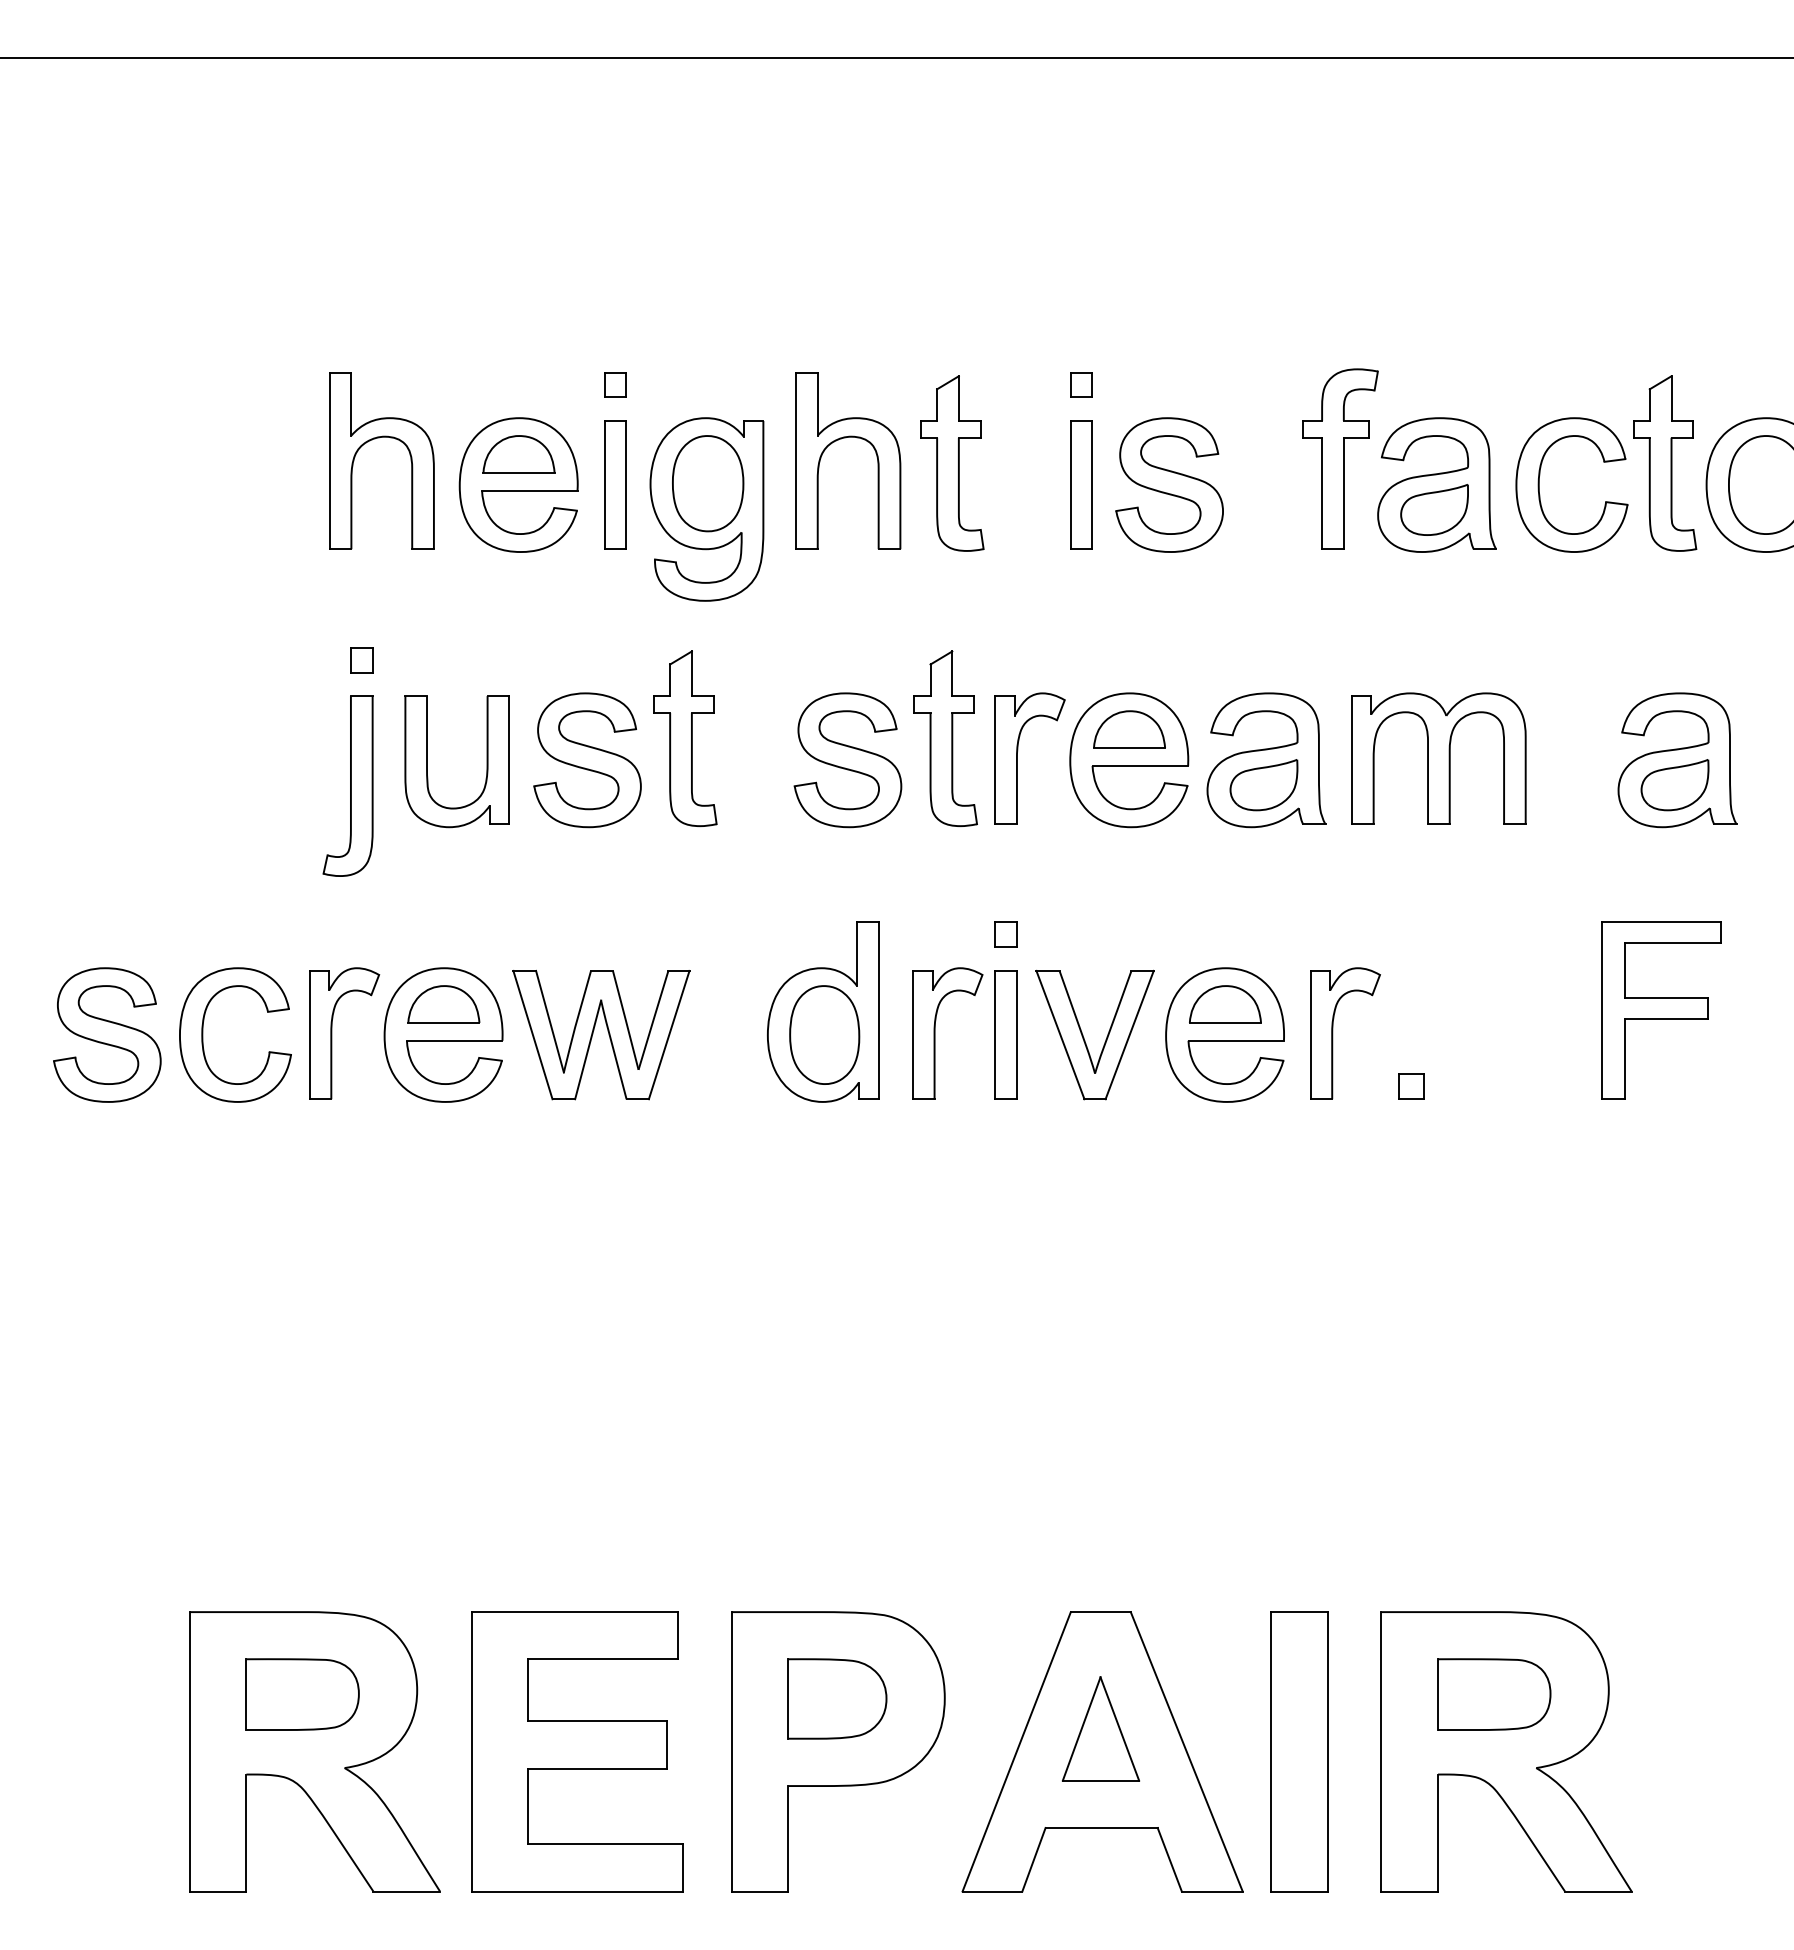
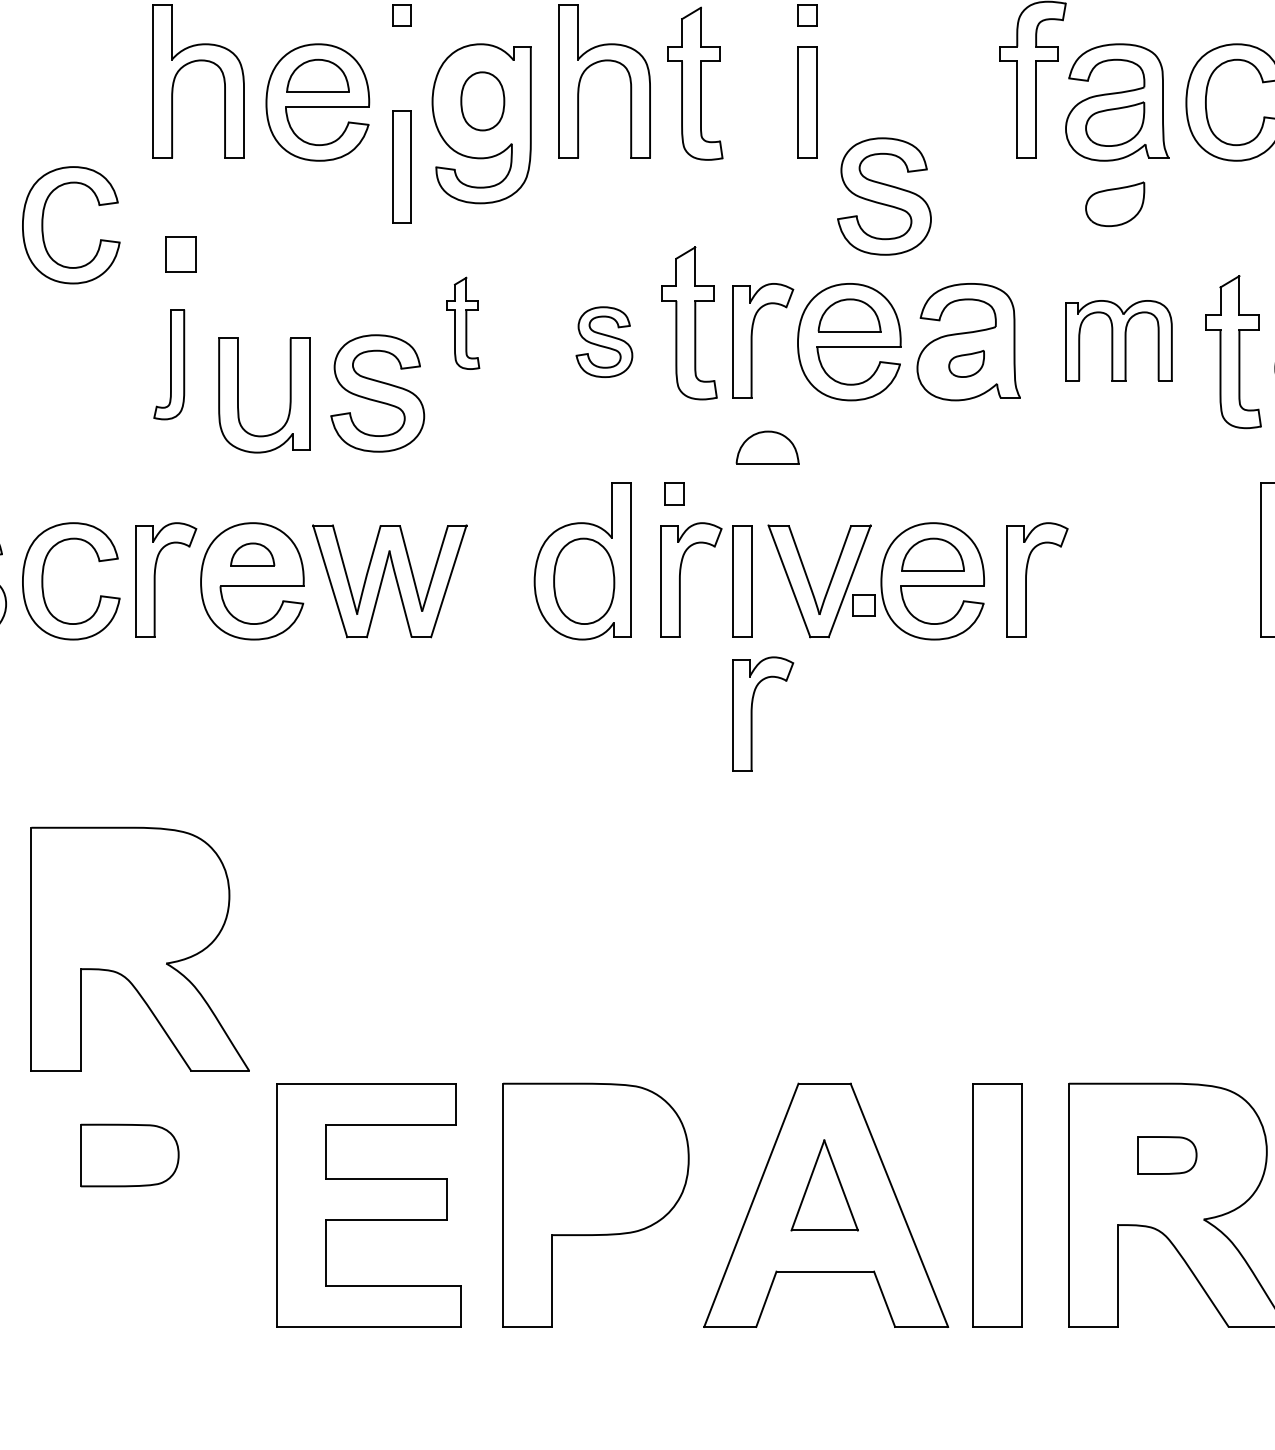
part: (708, 483) -> (483, 101), size x0.7
part: (615, 484) -> (402, 166), moved
part: (1169, 484) -> (884, 196), moved
part: (1434, 601) -> (1115, 203), added
part: (203, 625) -> (43, 224), added
part: (361, 660) -> (180, 255), size x1.6
part: (685, 738) -> (463, 323), size x0.6
part: (1438, 758) -> (1118, 340), size x0.7
part: (587, 760) -> (377, 393), moved
part: (847, 760) -> (604, 342), size x0.6
part: (427, 761) -> (238, 395), moved
part: (1570, 771) -> (1233, 351), added
part: (347, 785) -> (168, 364), size x0.7
part: (1263, 785) -> (966, 364), size x0.6
part: (1035, 881) -> (767, 447), added
part: (1005, 934) -> (673, 493), moved
part: (443, 1004) -> (252, 554), size x0.7
part: (1411, 1086) -> (864, 605), moved
part: (1017, 1187) -> (752, 714), added
part: (1494, 1694) -> (1167, 1155), size x0.6
part: (837, 1698) -> (595, 1158), removed
part: (314, 1751) -> (140, 949), moved

